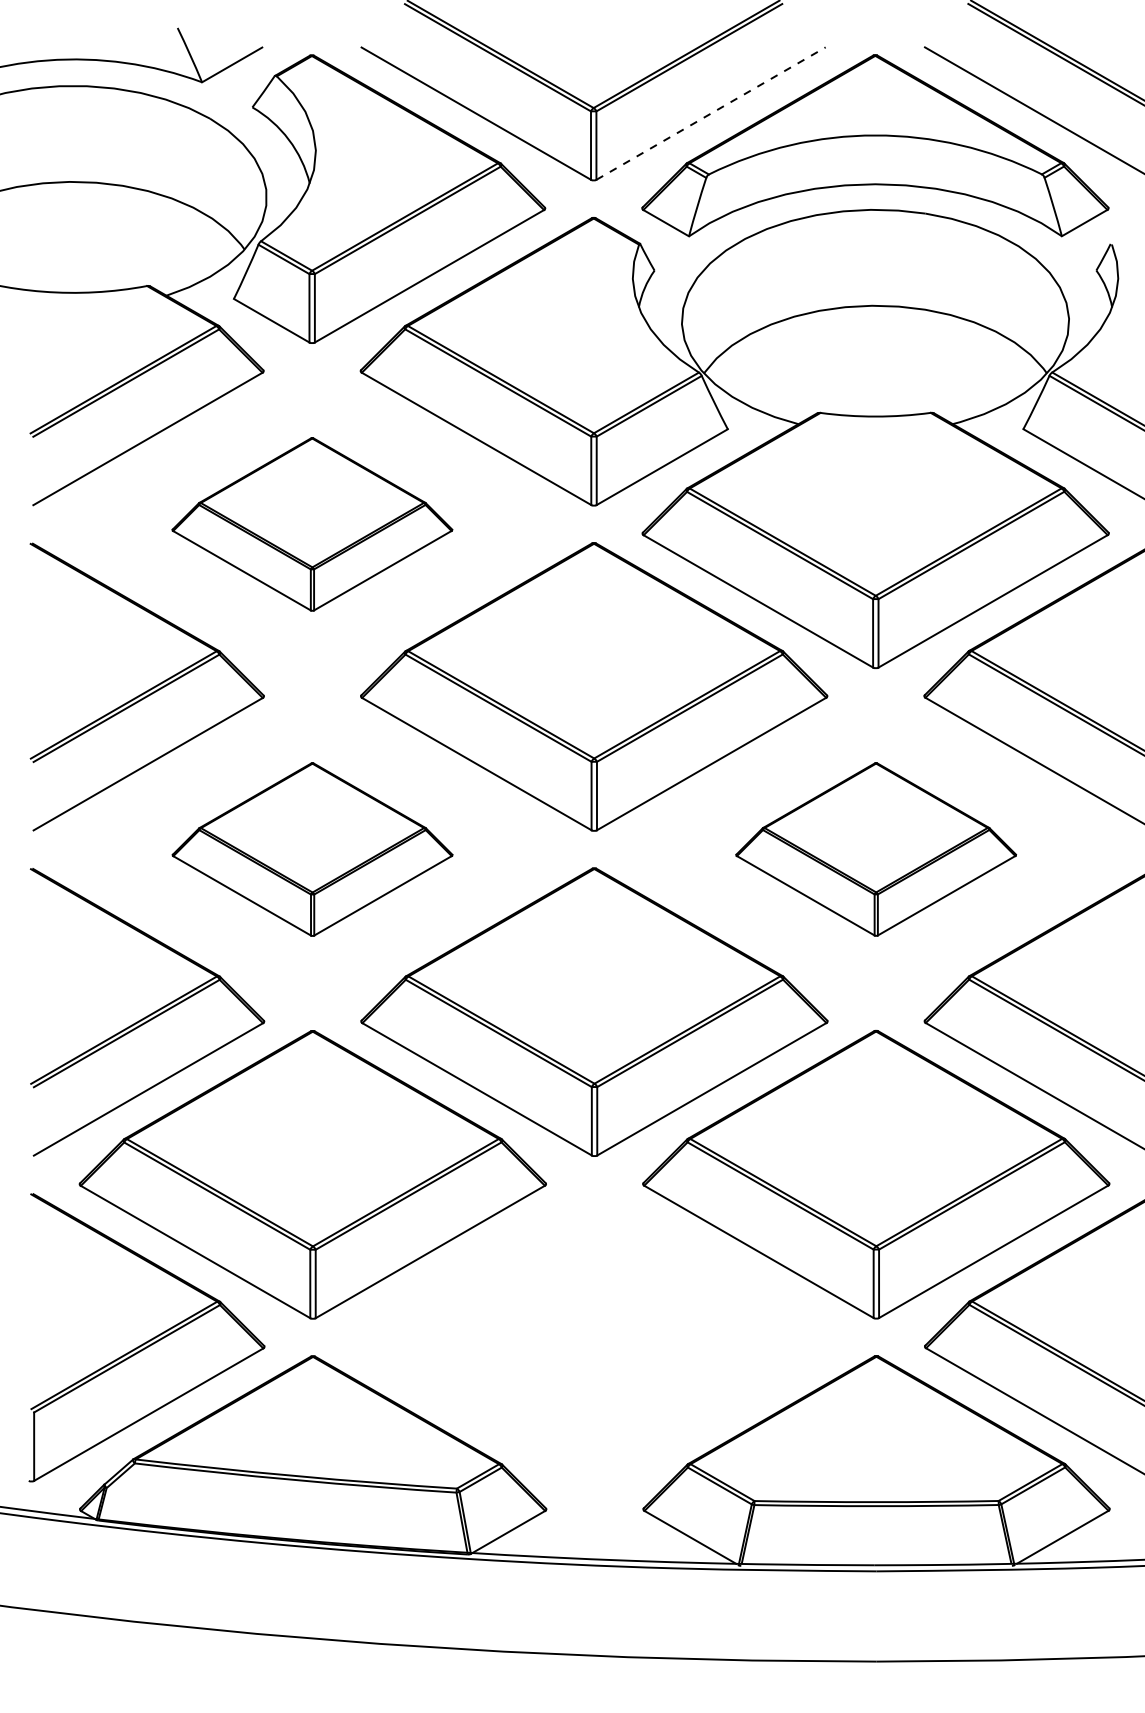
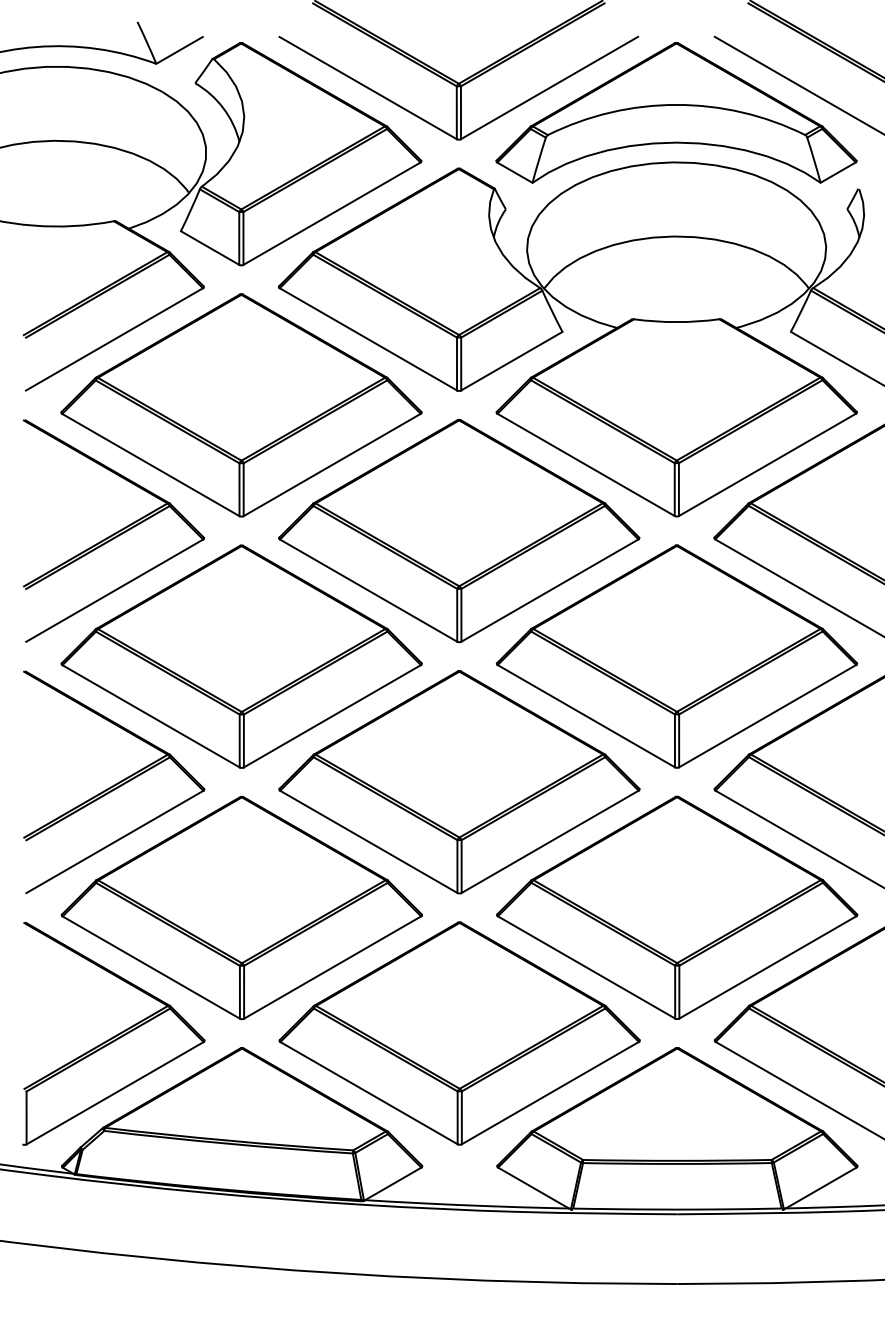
line: (711, 113) -> (549, 87), dashed -> solid
part: (312, 524) -> (241, 405), size x1.67
part: (312, 849) -> (241, 656), size x1.67
part: (876, 849) -> (677, 656), size x1.67
part: (594, 1337) -> (459, 1033), added

